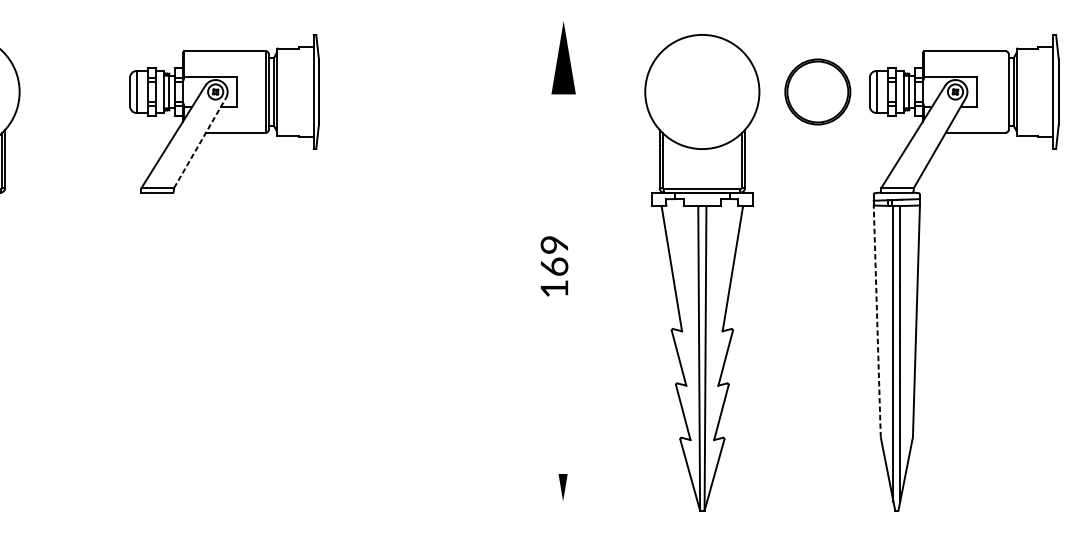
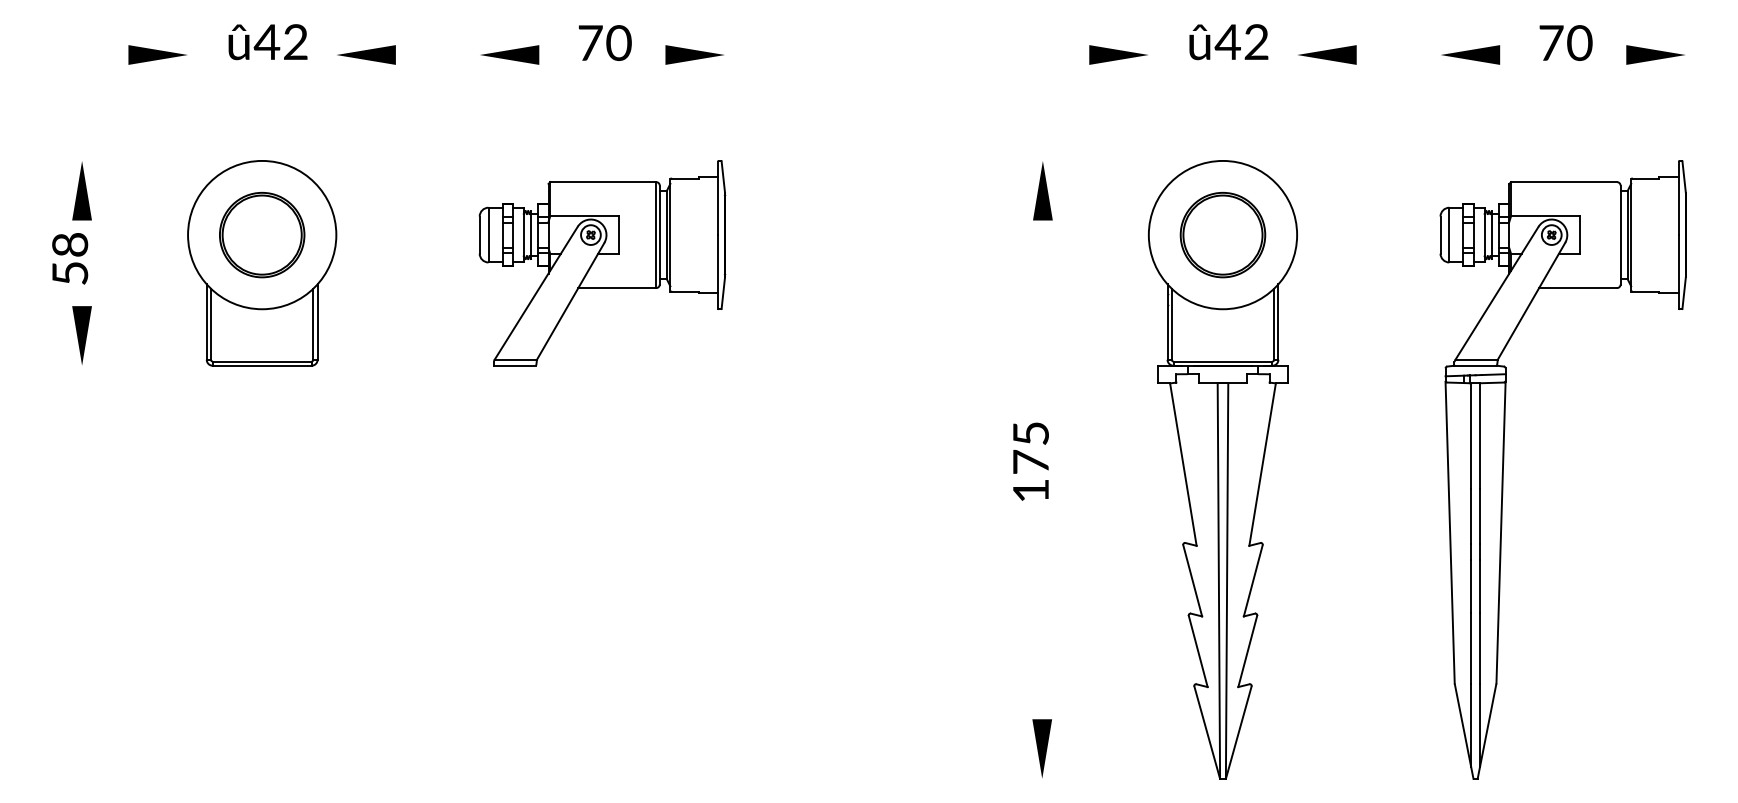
part: (563, 57) -> (1042, 190), size x0.62
part: (817, 92) -> (1222, 235), moved
line: (199, 142) -> (570, 300), dashed -> solid
text: (554, 255) -> (1030, 447), 169 -> 175
line: (877, 321) -> (1450, 532), dashed -> solid
part: (562, 487) -> (1041, 748), size x1.67

